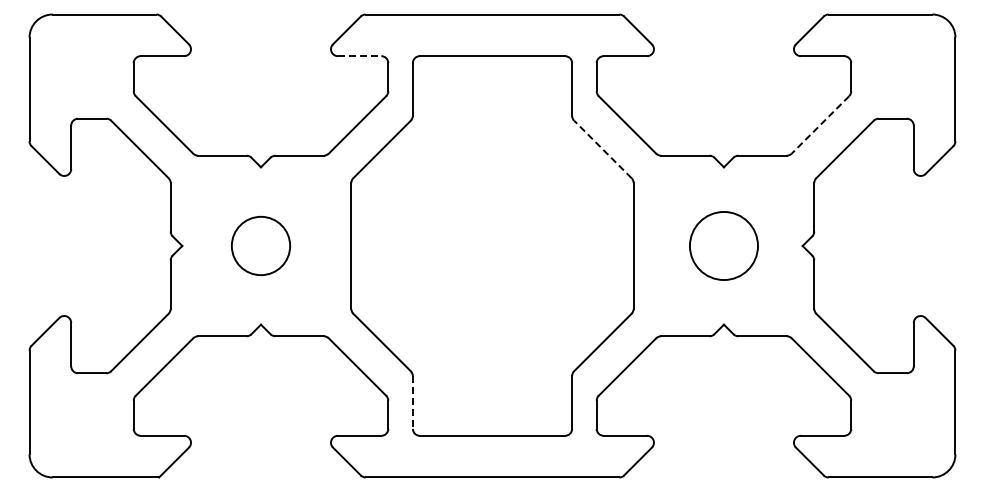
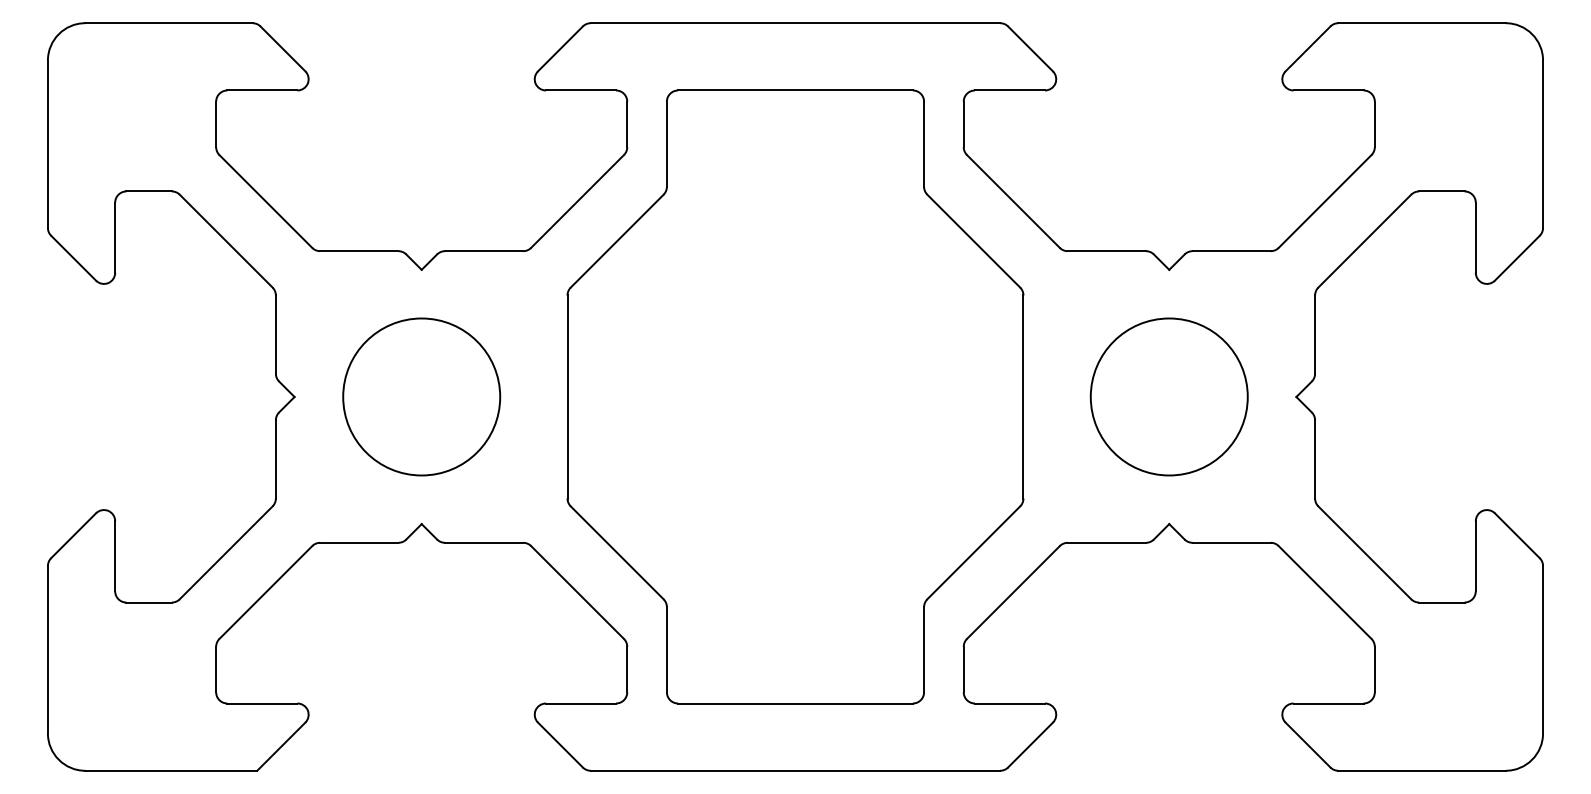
line: (359, 56) -> (580, 90), dashed -> solid
line: (820, 124) -> (1325, 200), dashed -> solid
line: (602, 149) -> (973, 241), dashed -> solid
circle: (260, 245) -> (420, 396), size x1.67
circle: (723, 245) -> (1168, 396), size x1.43
line: (412, 403) -> (666, 651), dashed -> solid

